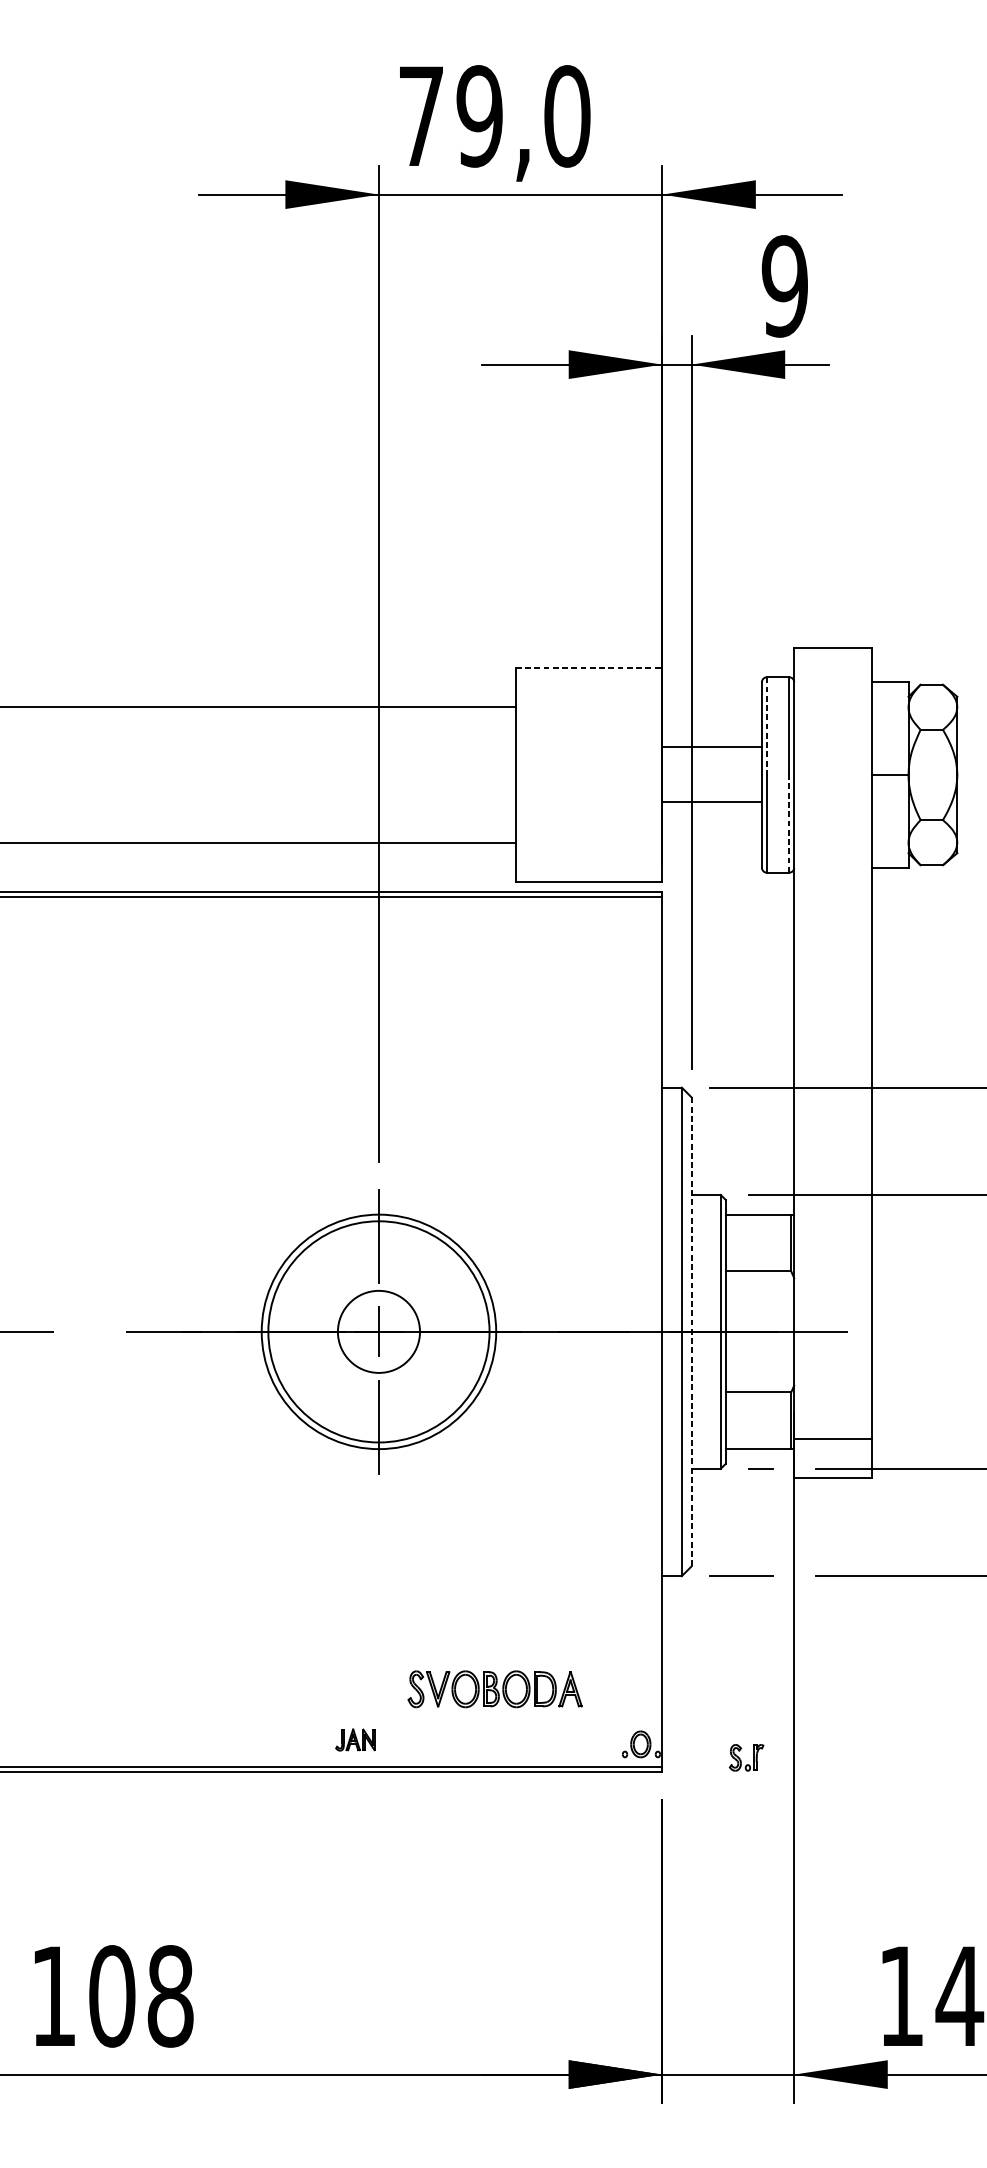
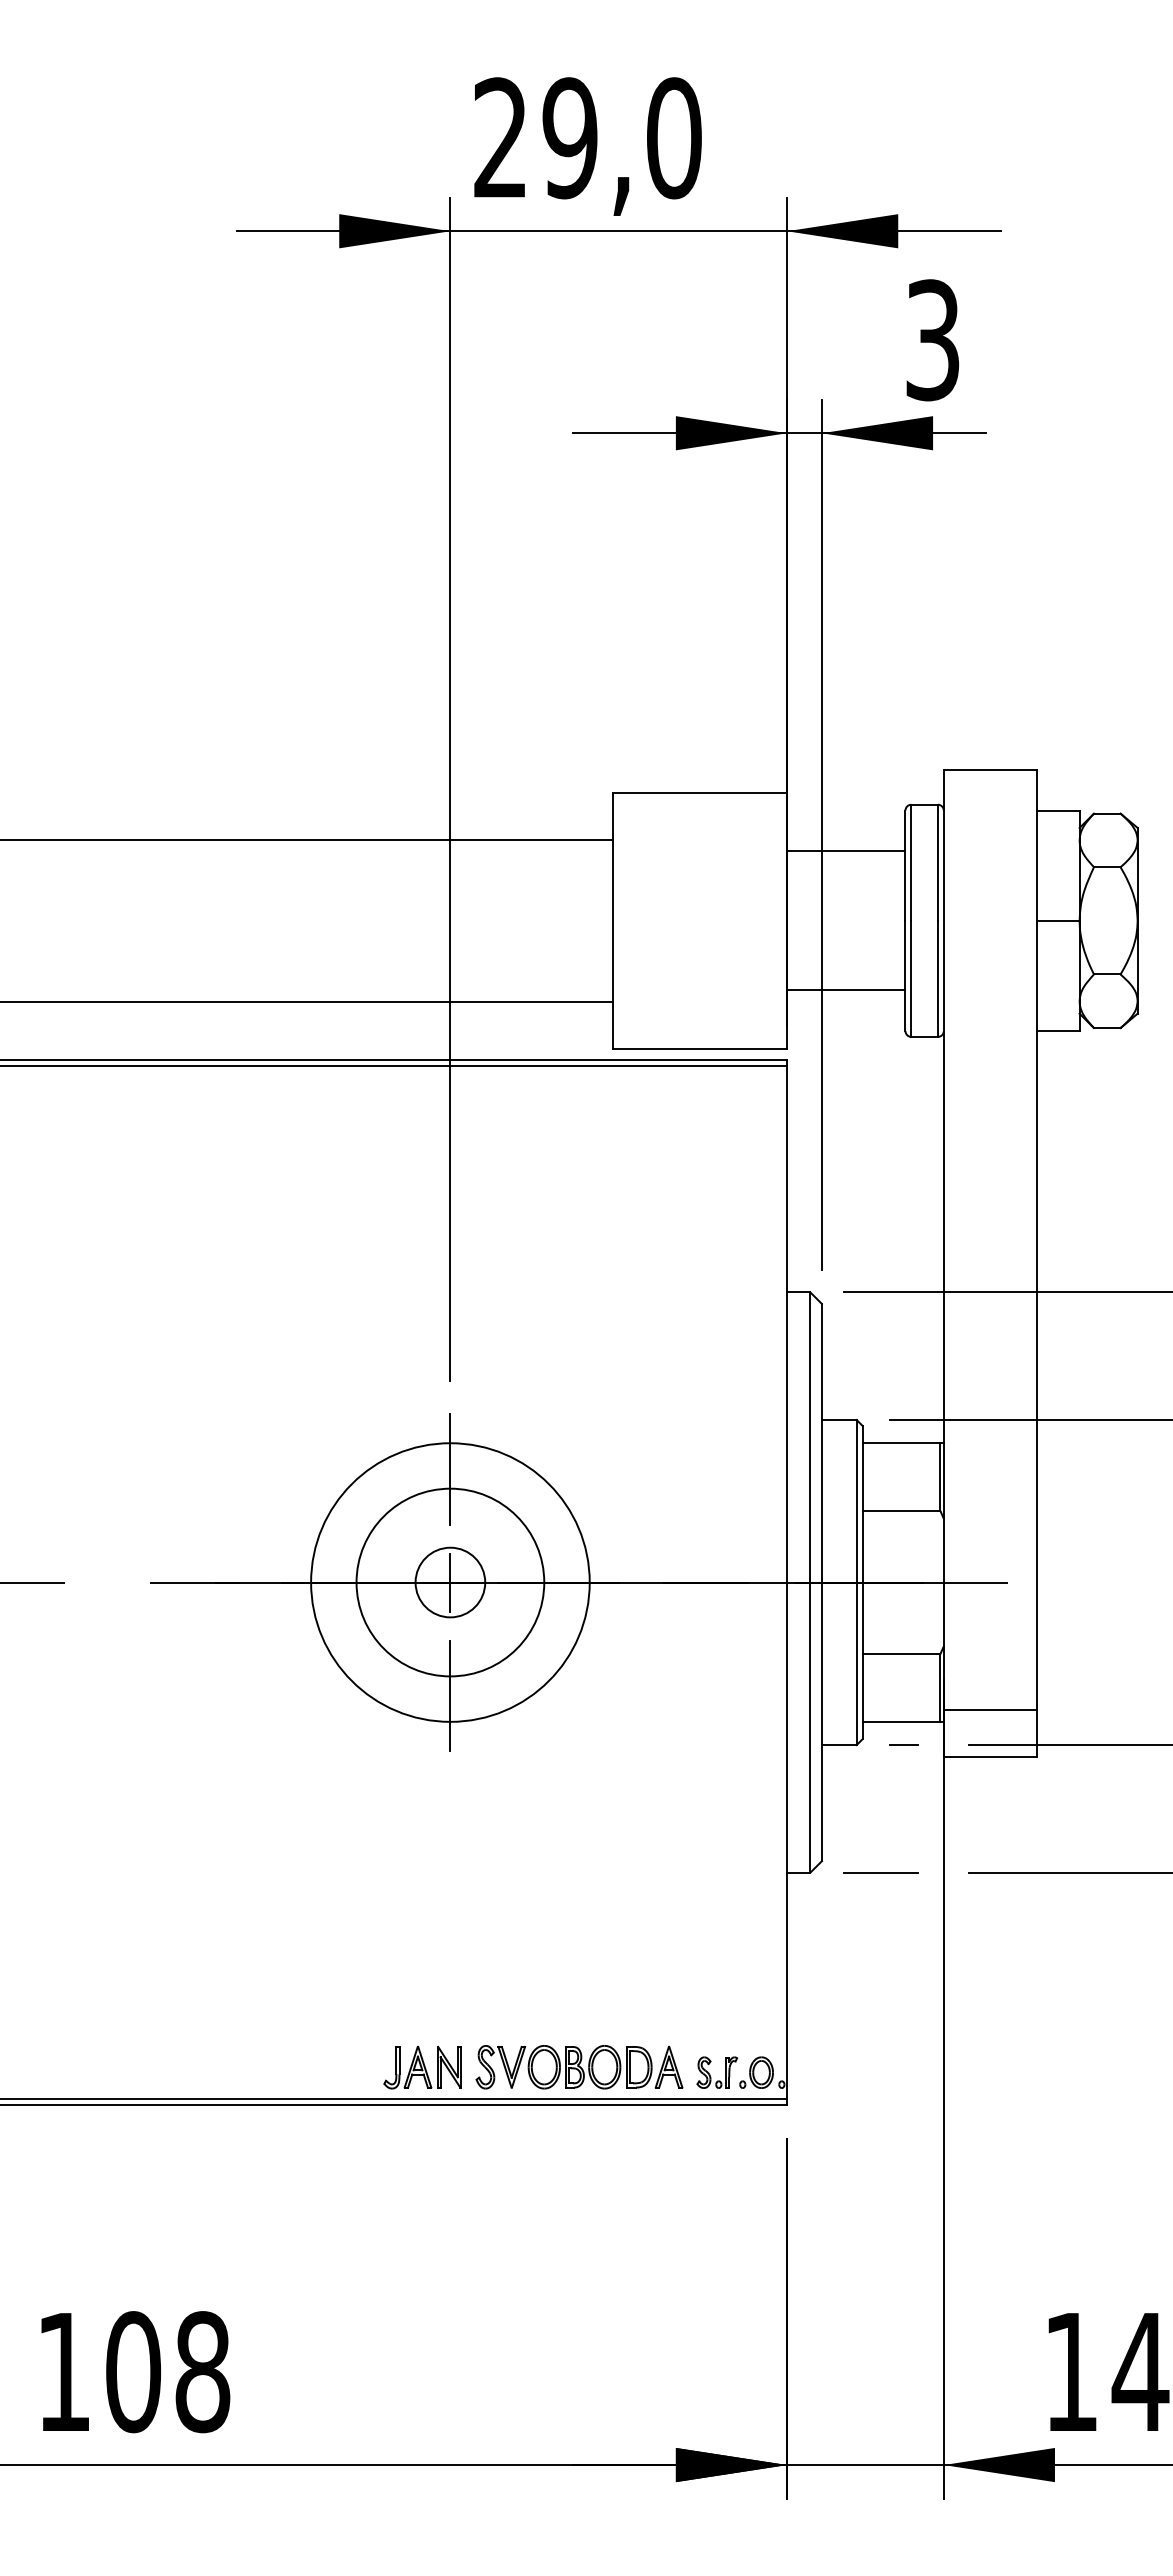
text: (421, 115) -> (500, 137), 79,0 -> 29,0
text: (784, 286) -> (932, 340), 9 -> 3
line: (589, 667) -> (700, 793), dashed -> solid
line: (767, 726) -> (911, 863), dashed -> solid
line: (712, 746) -> (846, 851), moved
line: (712, 801) -> (846, 990), moved
line: (788, 823) -> (937, 978), dashed -> solid
circle: (379, 1331) -> (450, 1582), size x0.71
circle: (379, 1331) -> (450, 1582), size x0.71
line: (691, 1331) -> (821, 1582), dashed -> solid
part: (495, 1689) -> (579, 2067), moved
part: (355, 1740) -> (422, 2067), size x1.67
part: (740, 1759) -> (710, 2074), moved

